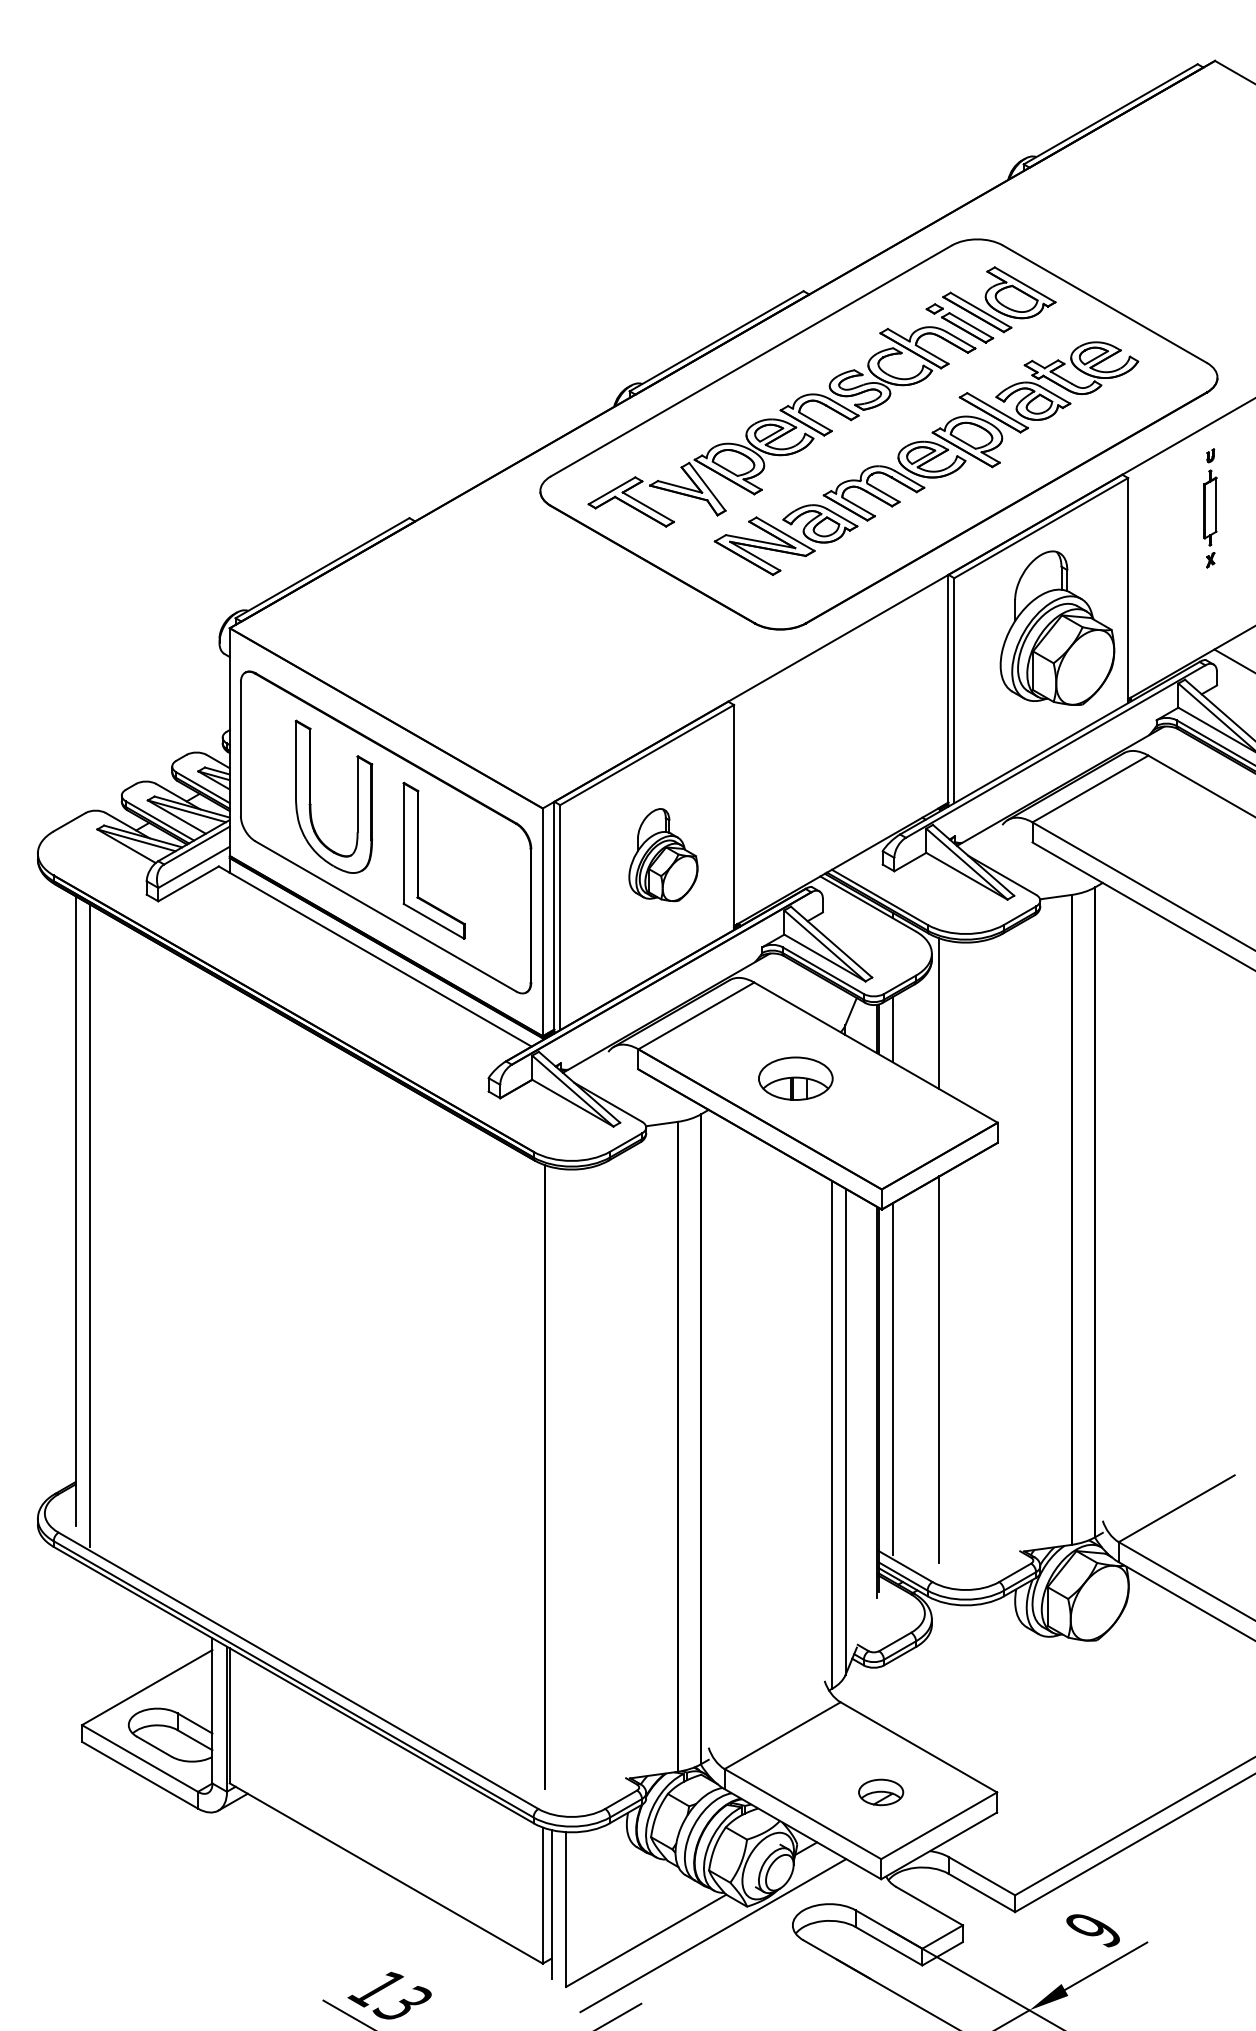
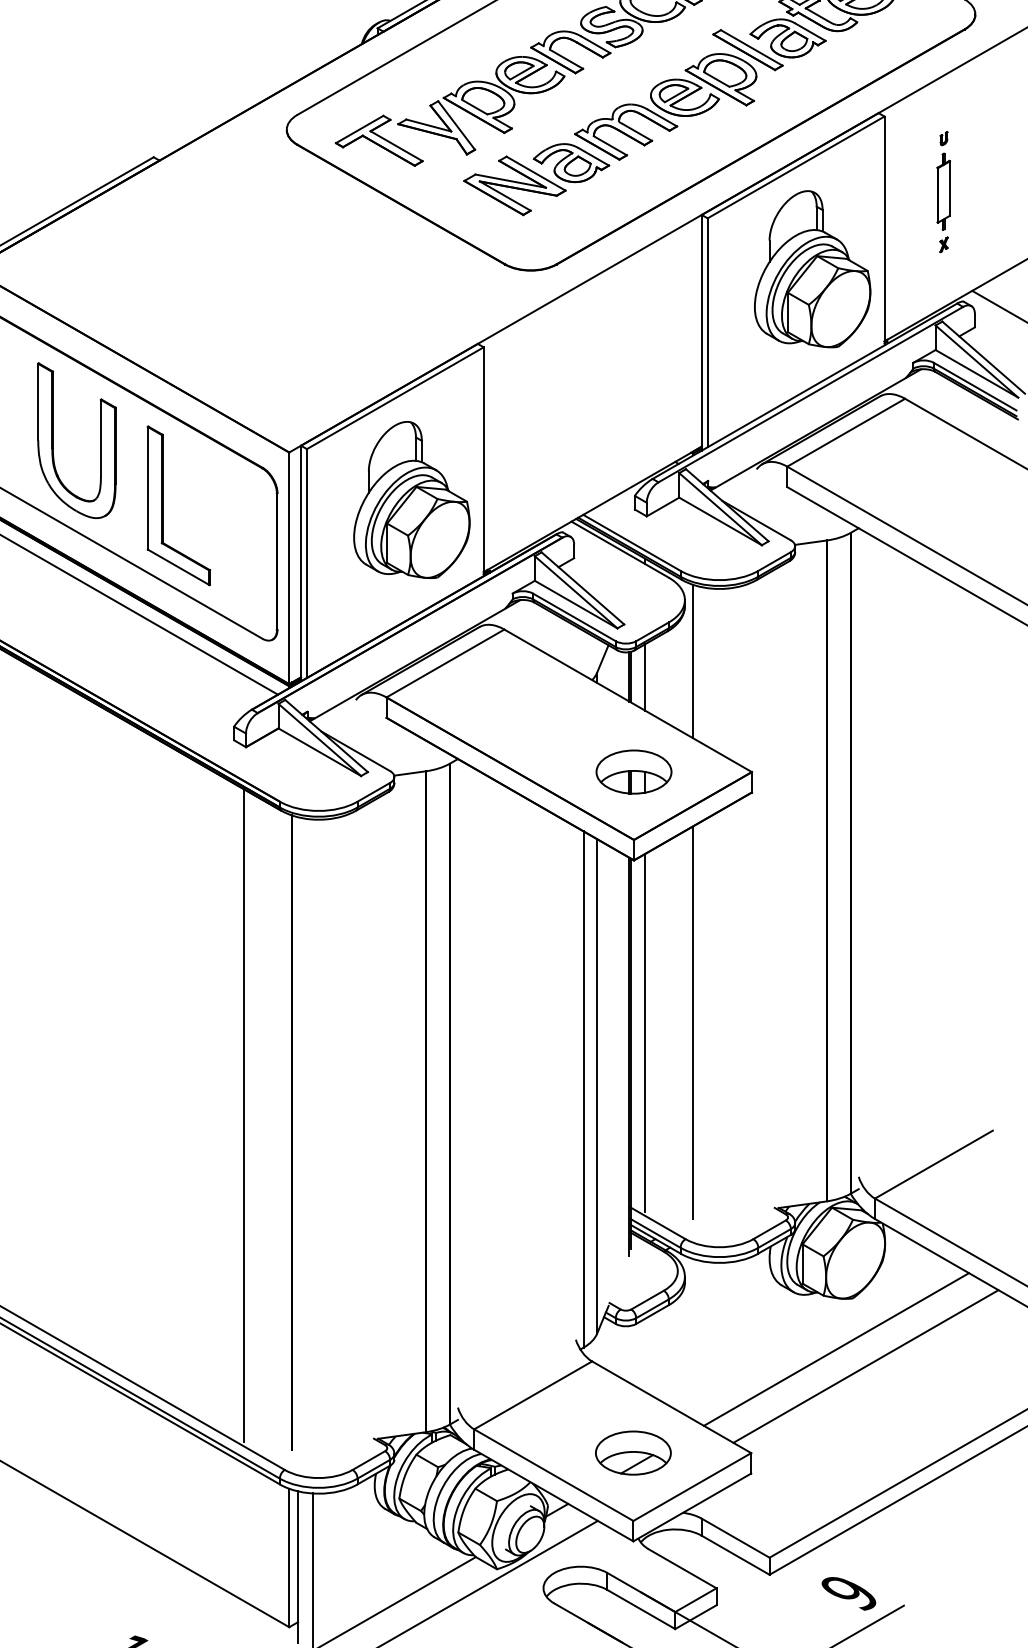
part: (1210, 508) -> (943, 192), moved
part: (663, 854) -> (412, 499), size x1.67
part: (795, 1078) -> (633, 771), moved
line: (498, 1460) -> (244, 1115), added
line: (1080, 1690) -> (836, 1349), added
line: (1109, 1707) -> (865, 1366), added
part: (880, 1792) -> (632, 1453), size x1.67

